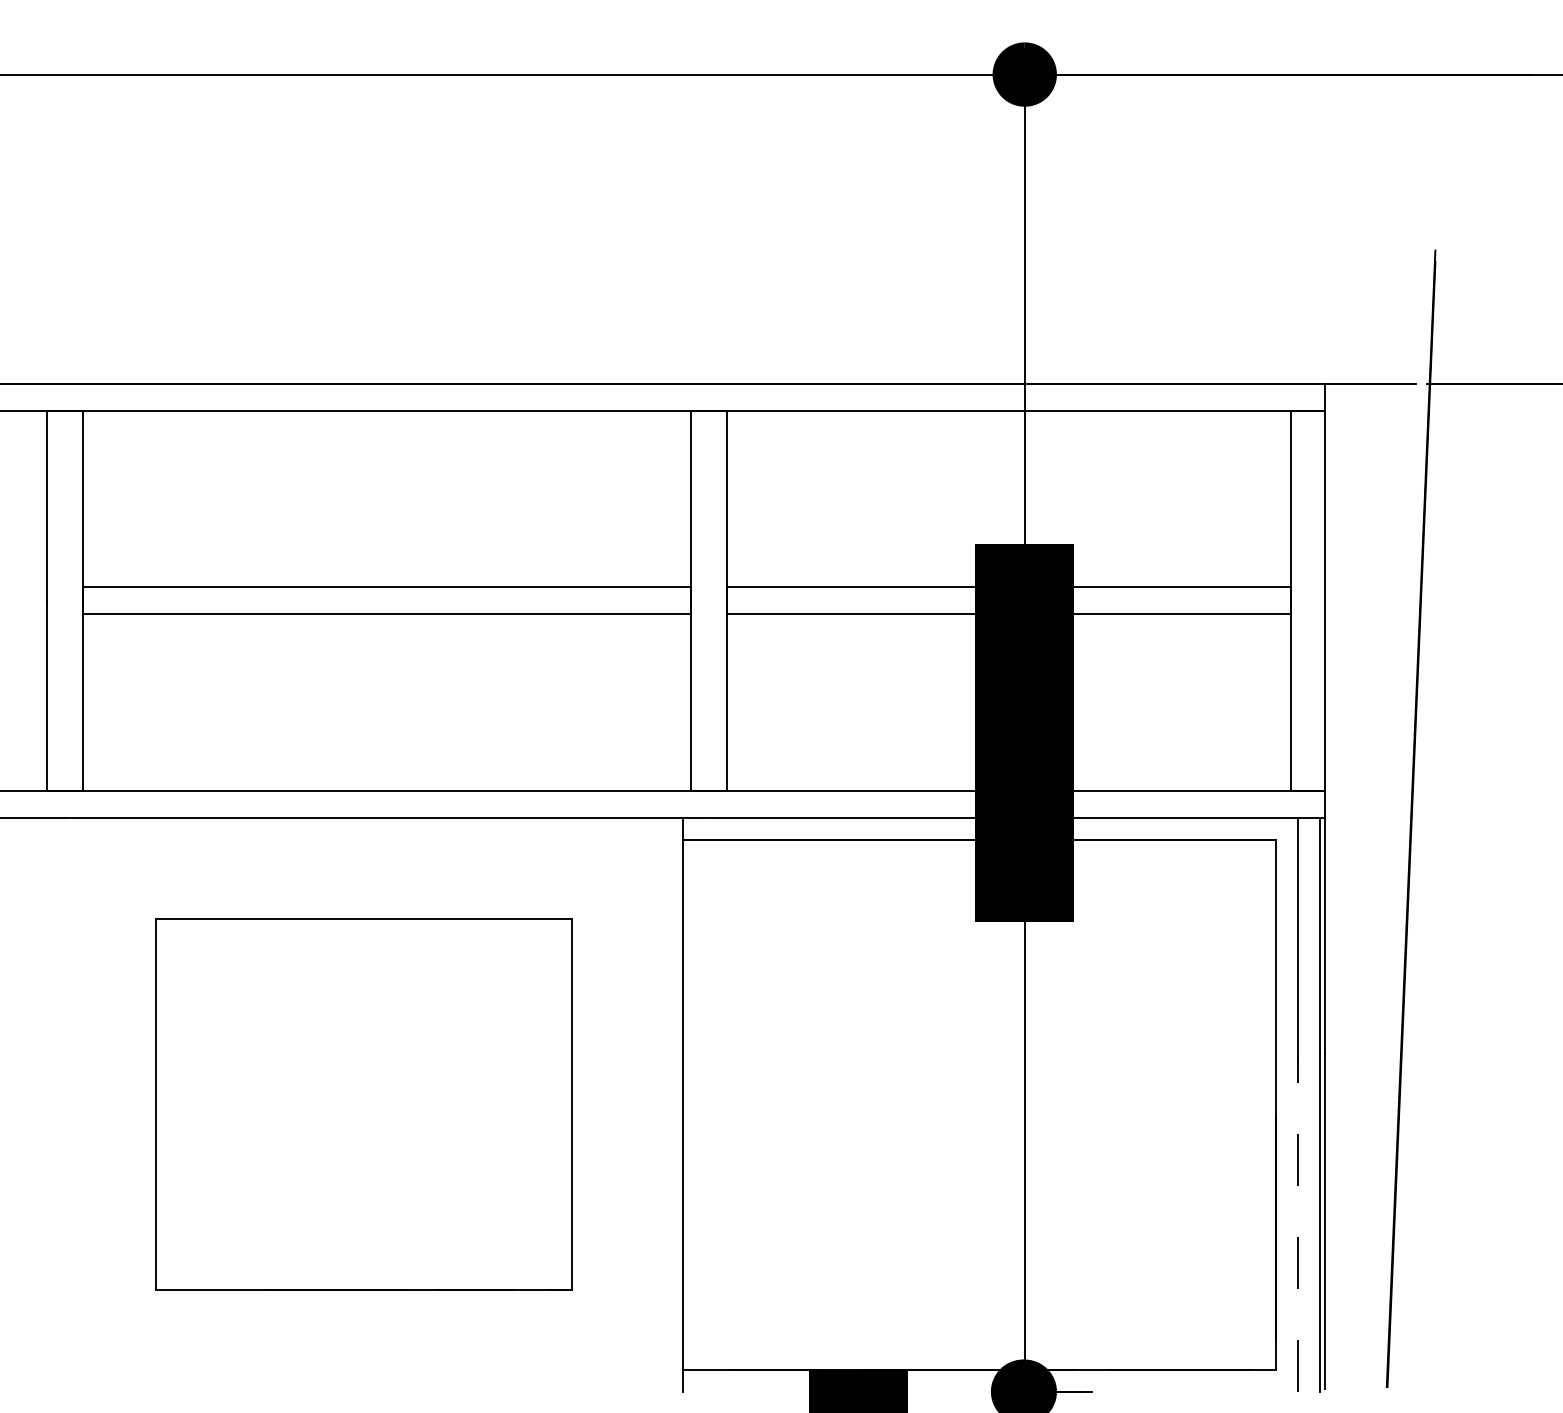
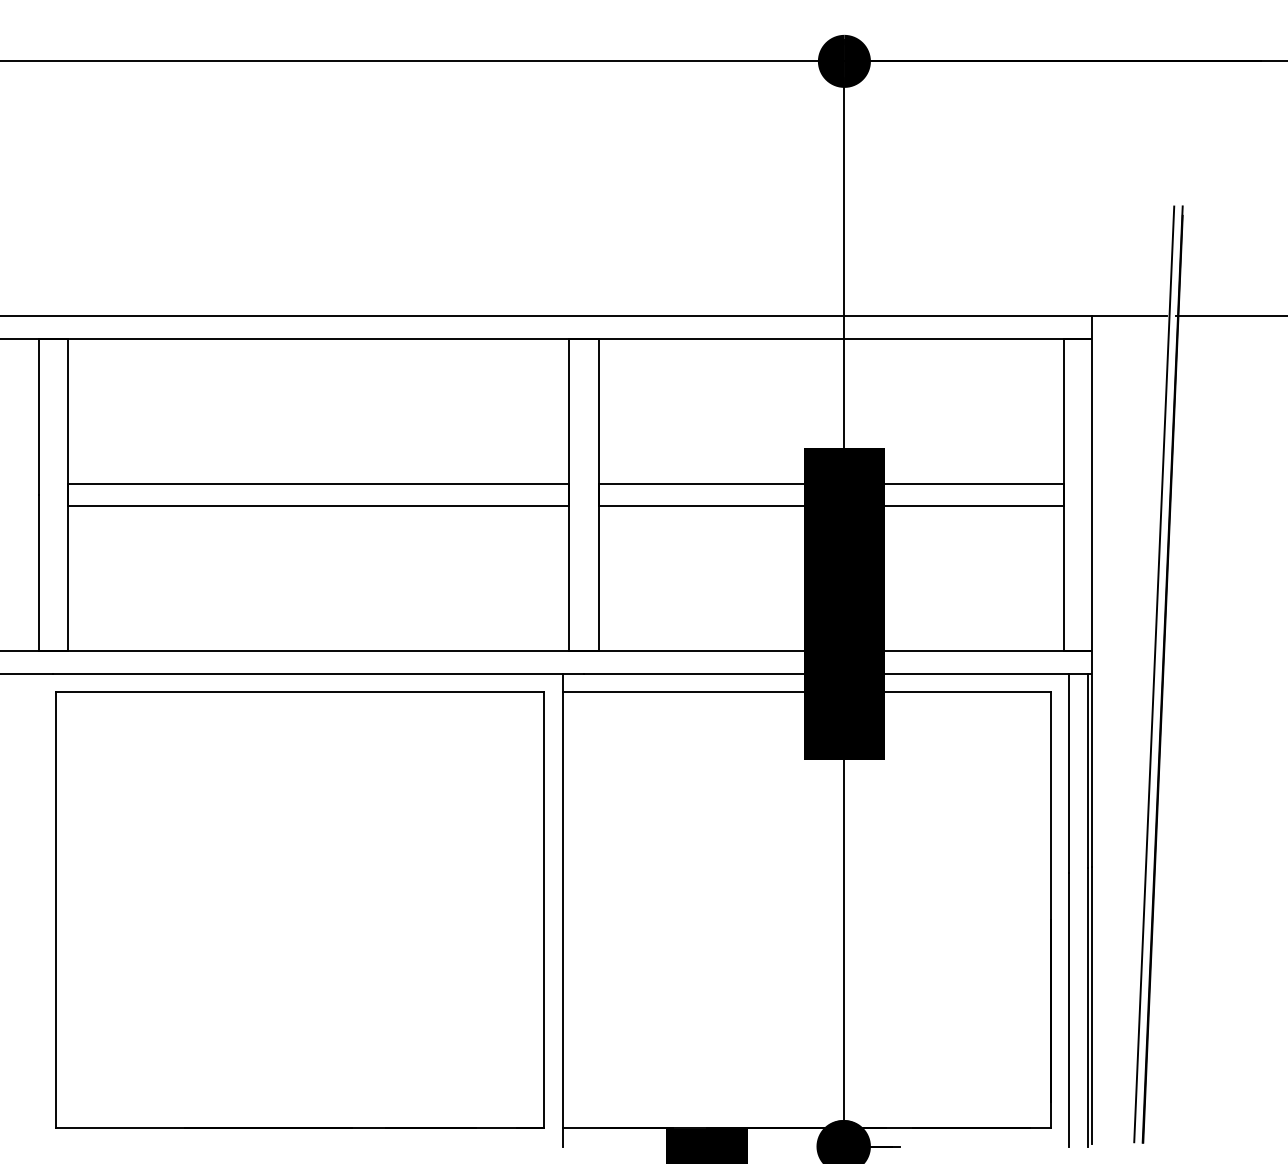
line: (1401, 818) -> (1154, 674), added
part: (363, 1104) -> (299, 909), size x1.43
line: (1297, 1225) -> (1069, 1009), dashed -> solid

